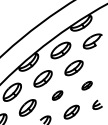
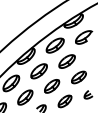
part: (86, 85) -> (78, 77), size x1.67
part: (57, 95) -> (52, 86), size x1.67

